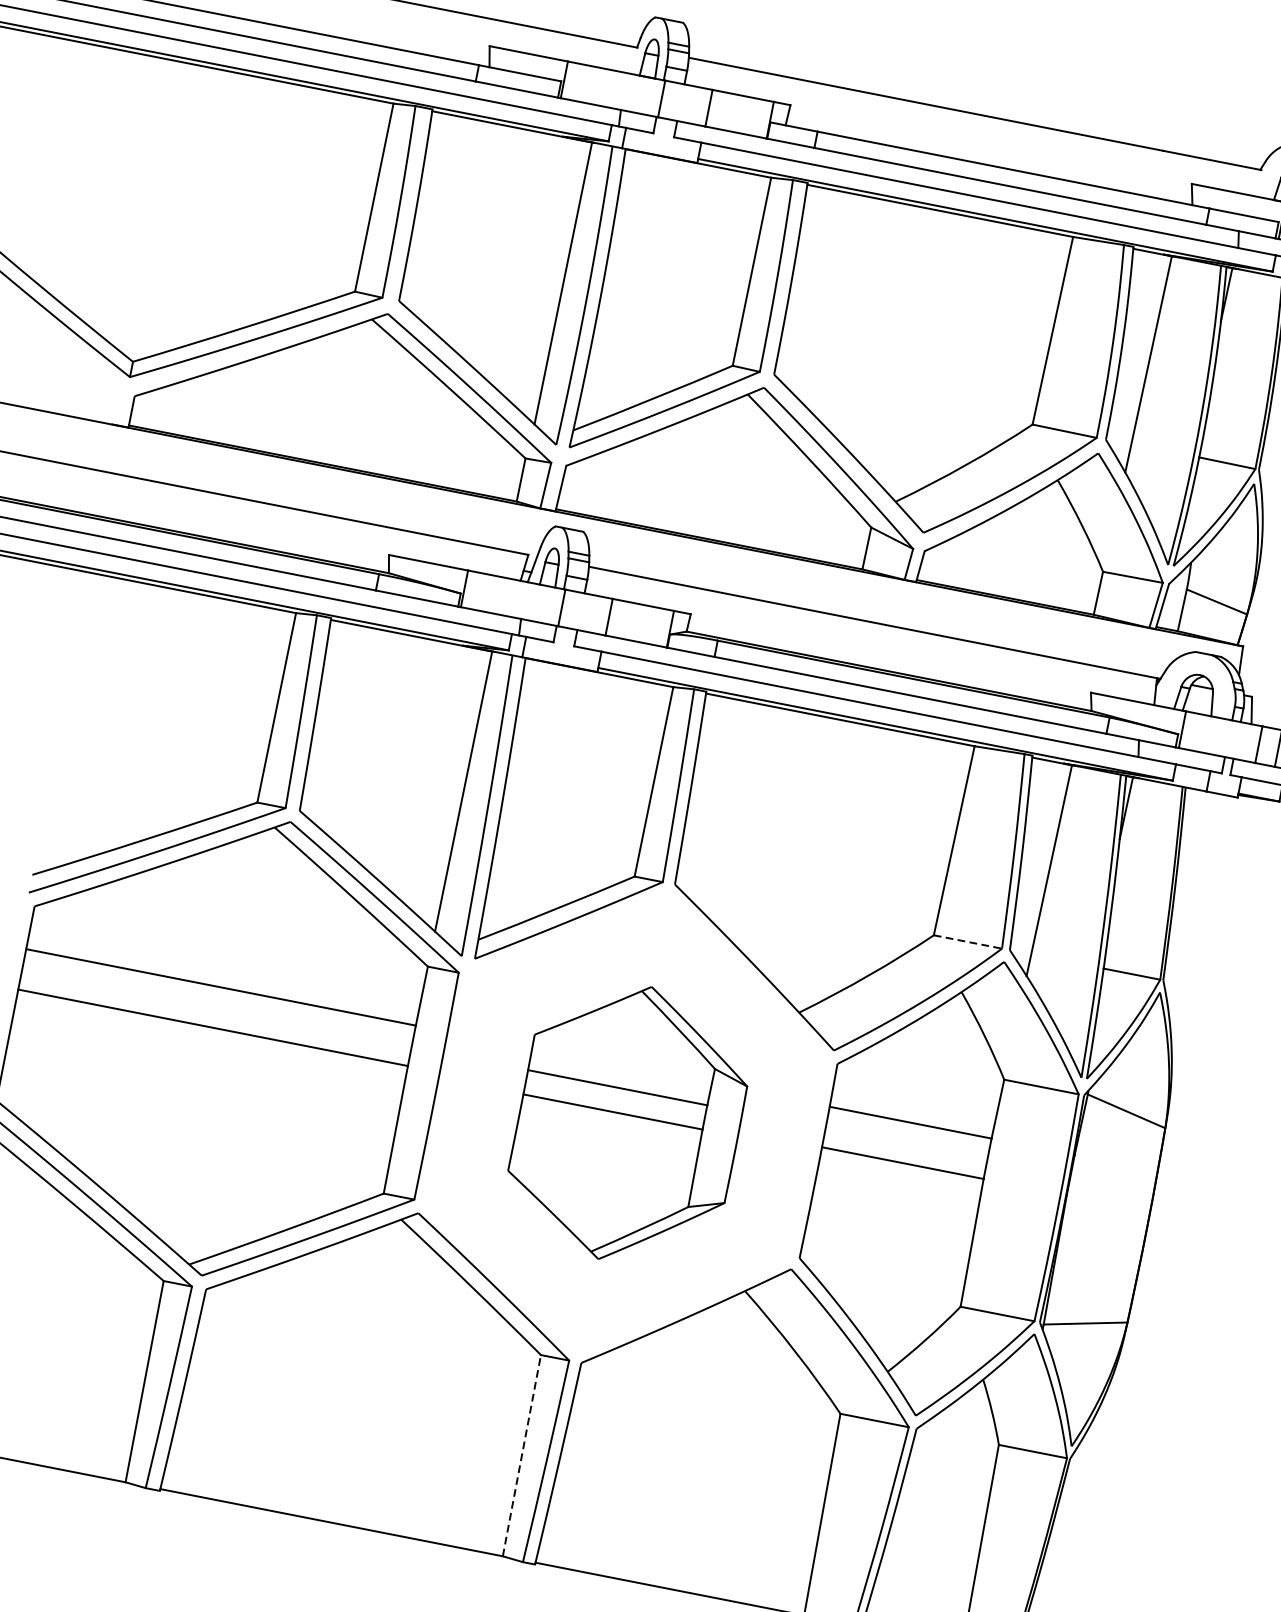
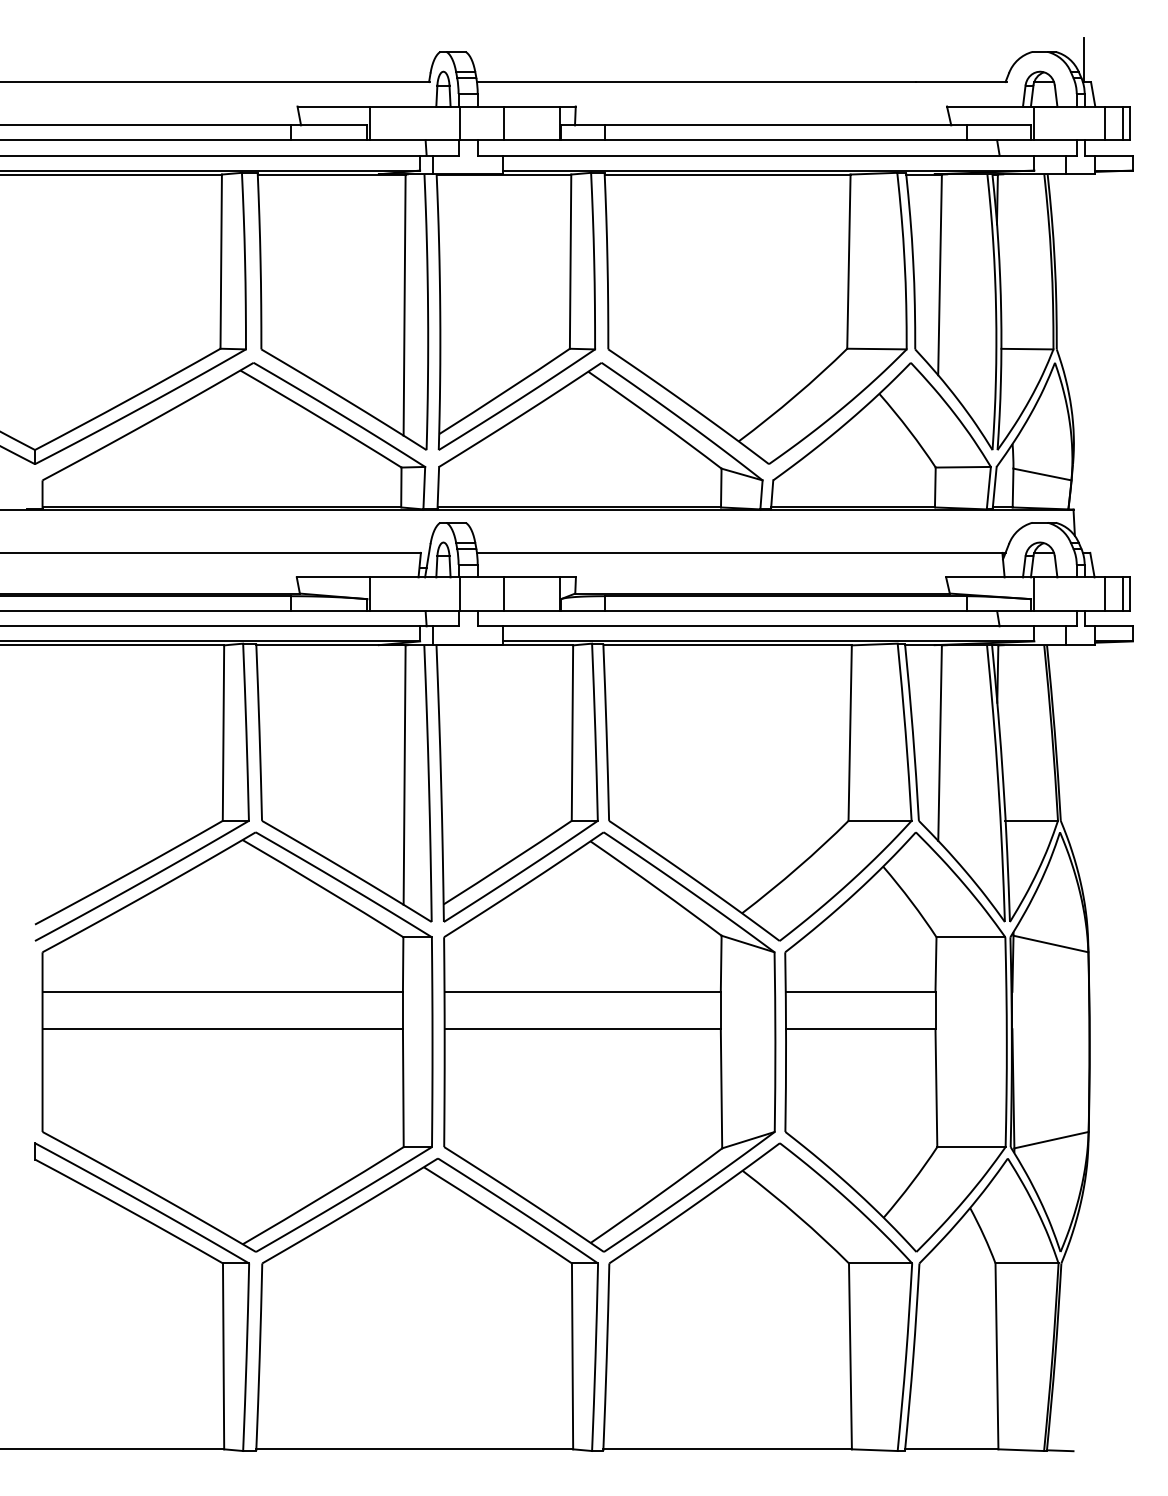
line: (968, 941) -> (880, 820), dashed -> solid
part: (628, 1123) -> (609, 1041), size x1.67
line: (521, 1455) -> (572, 1356), dashed -> solid

